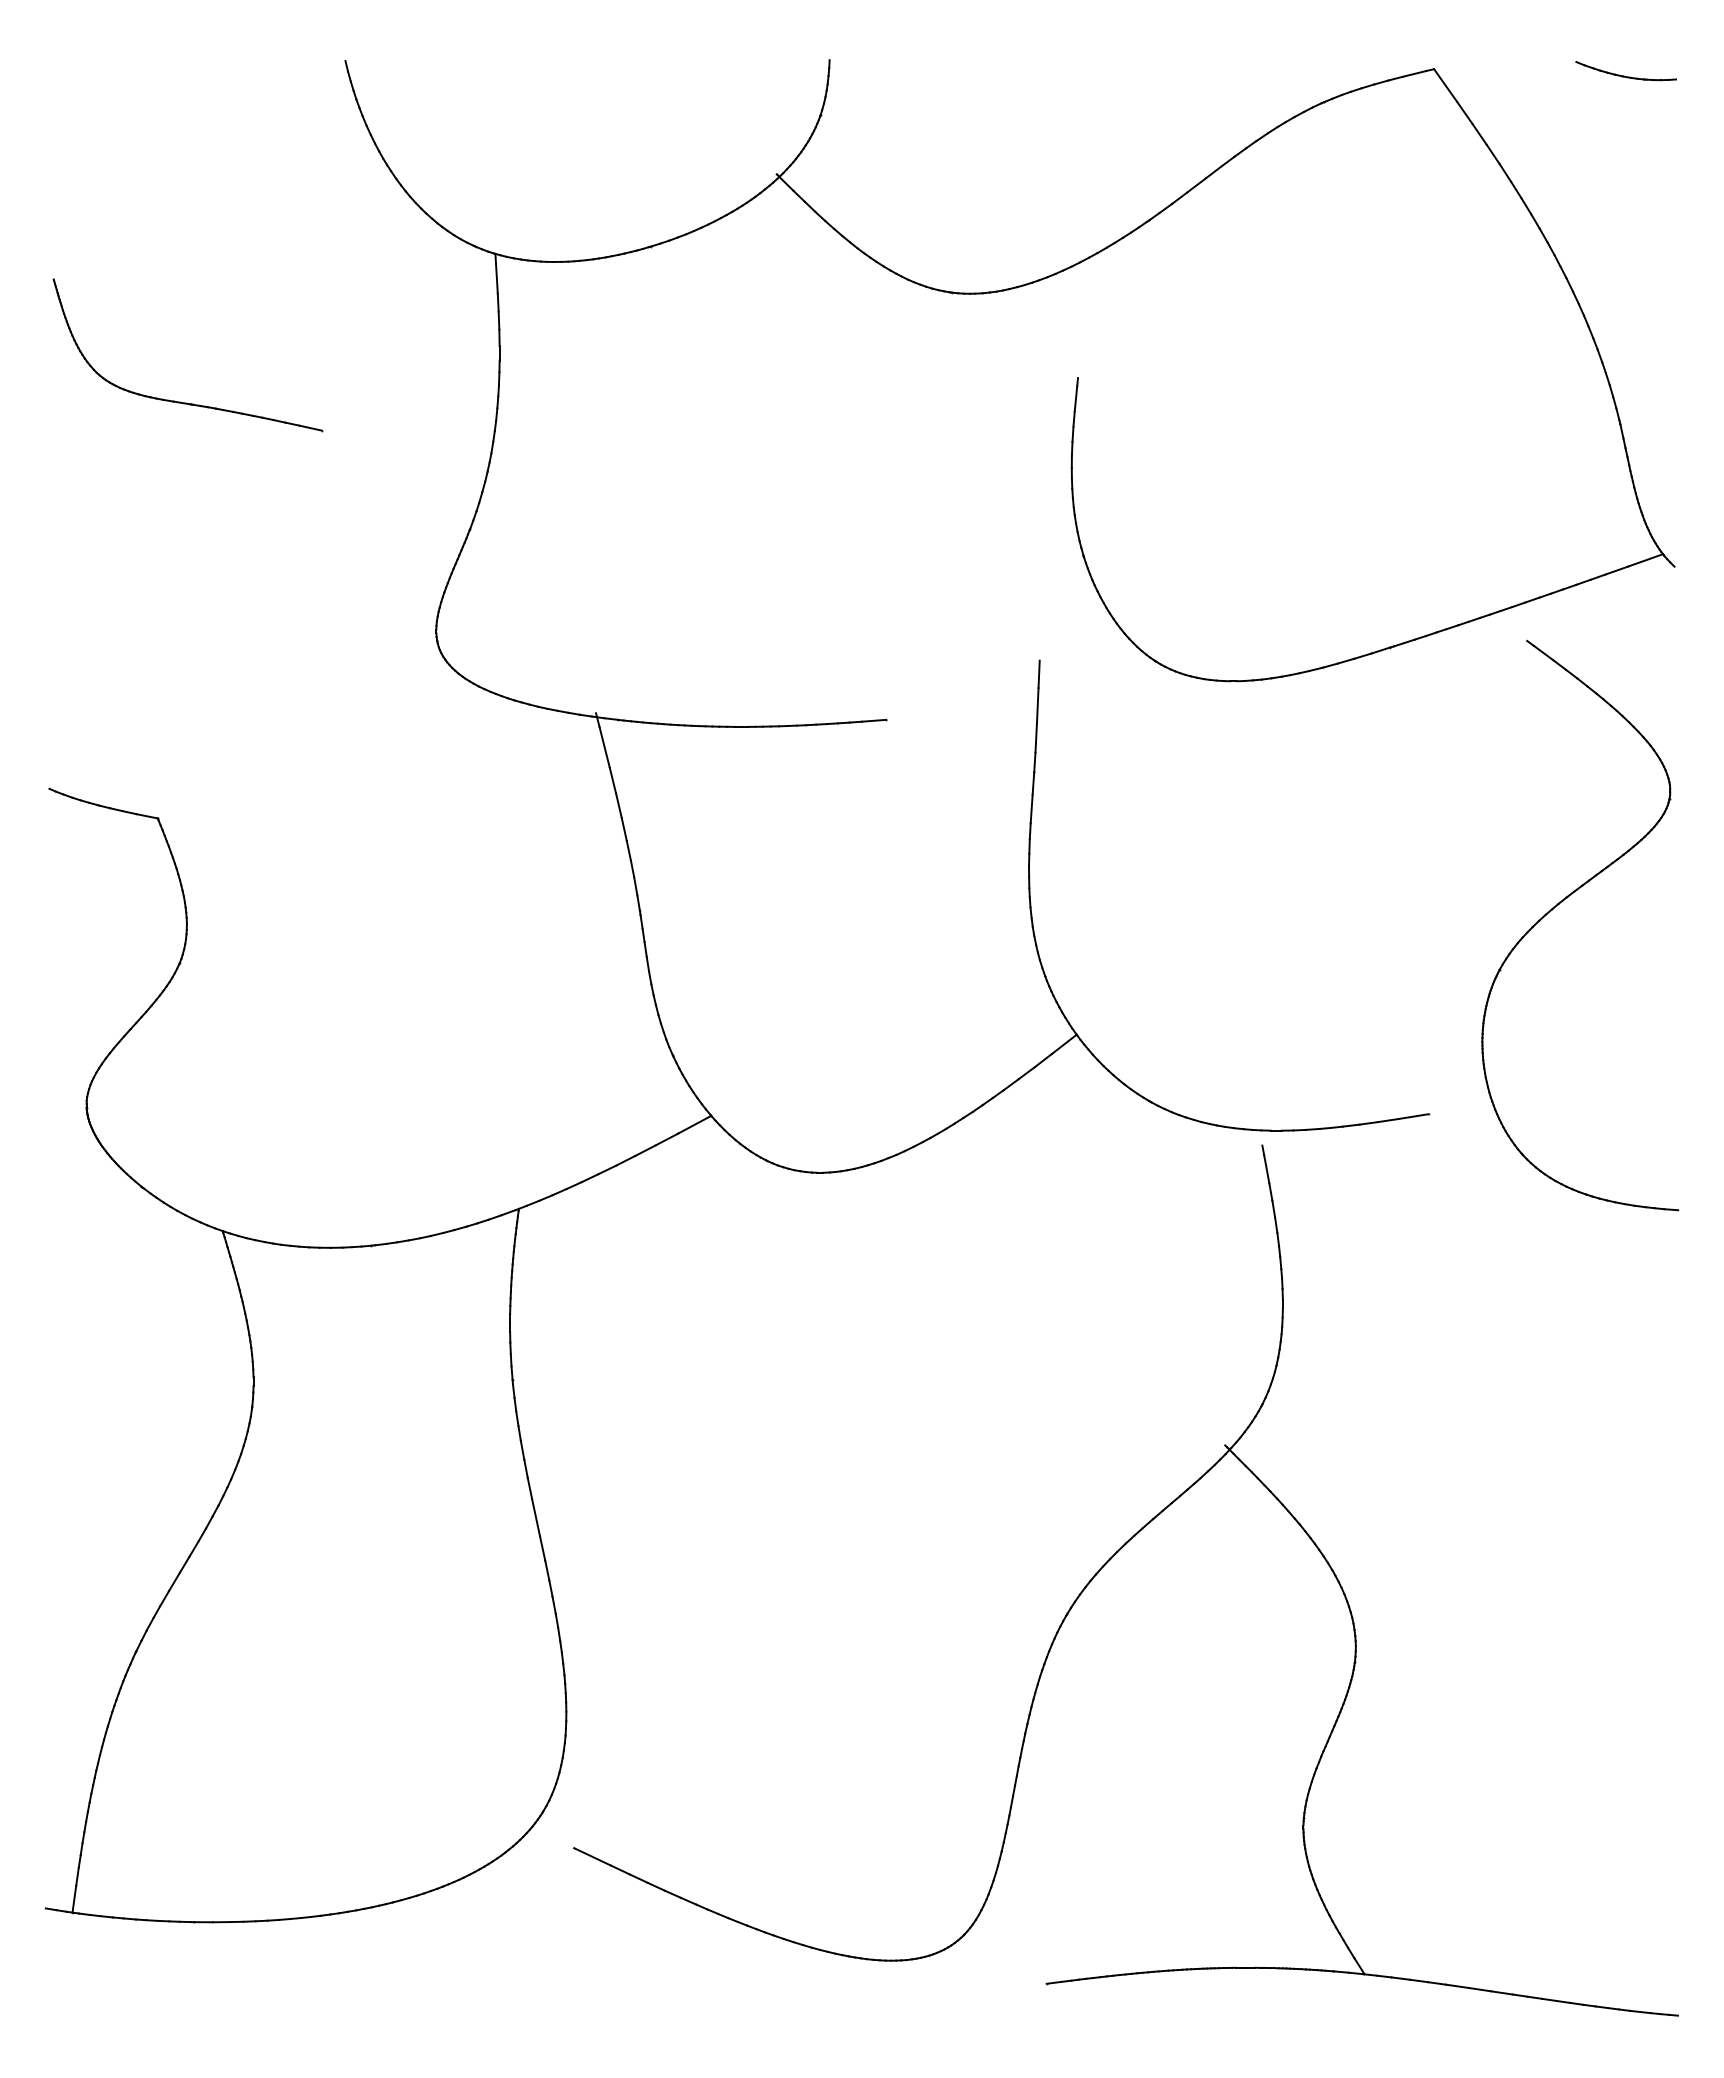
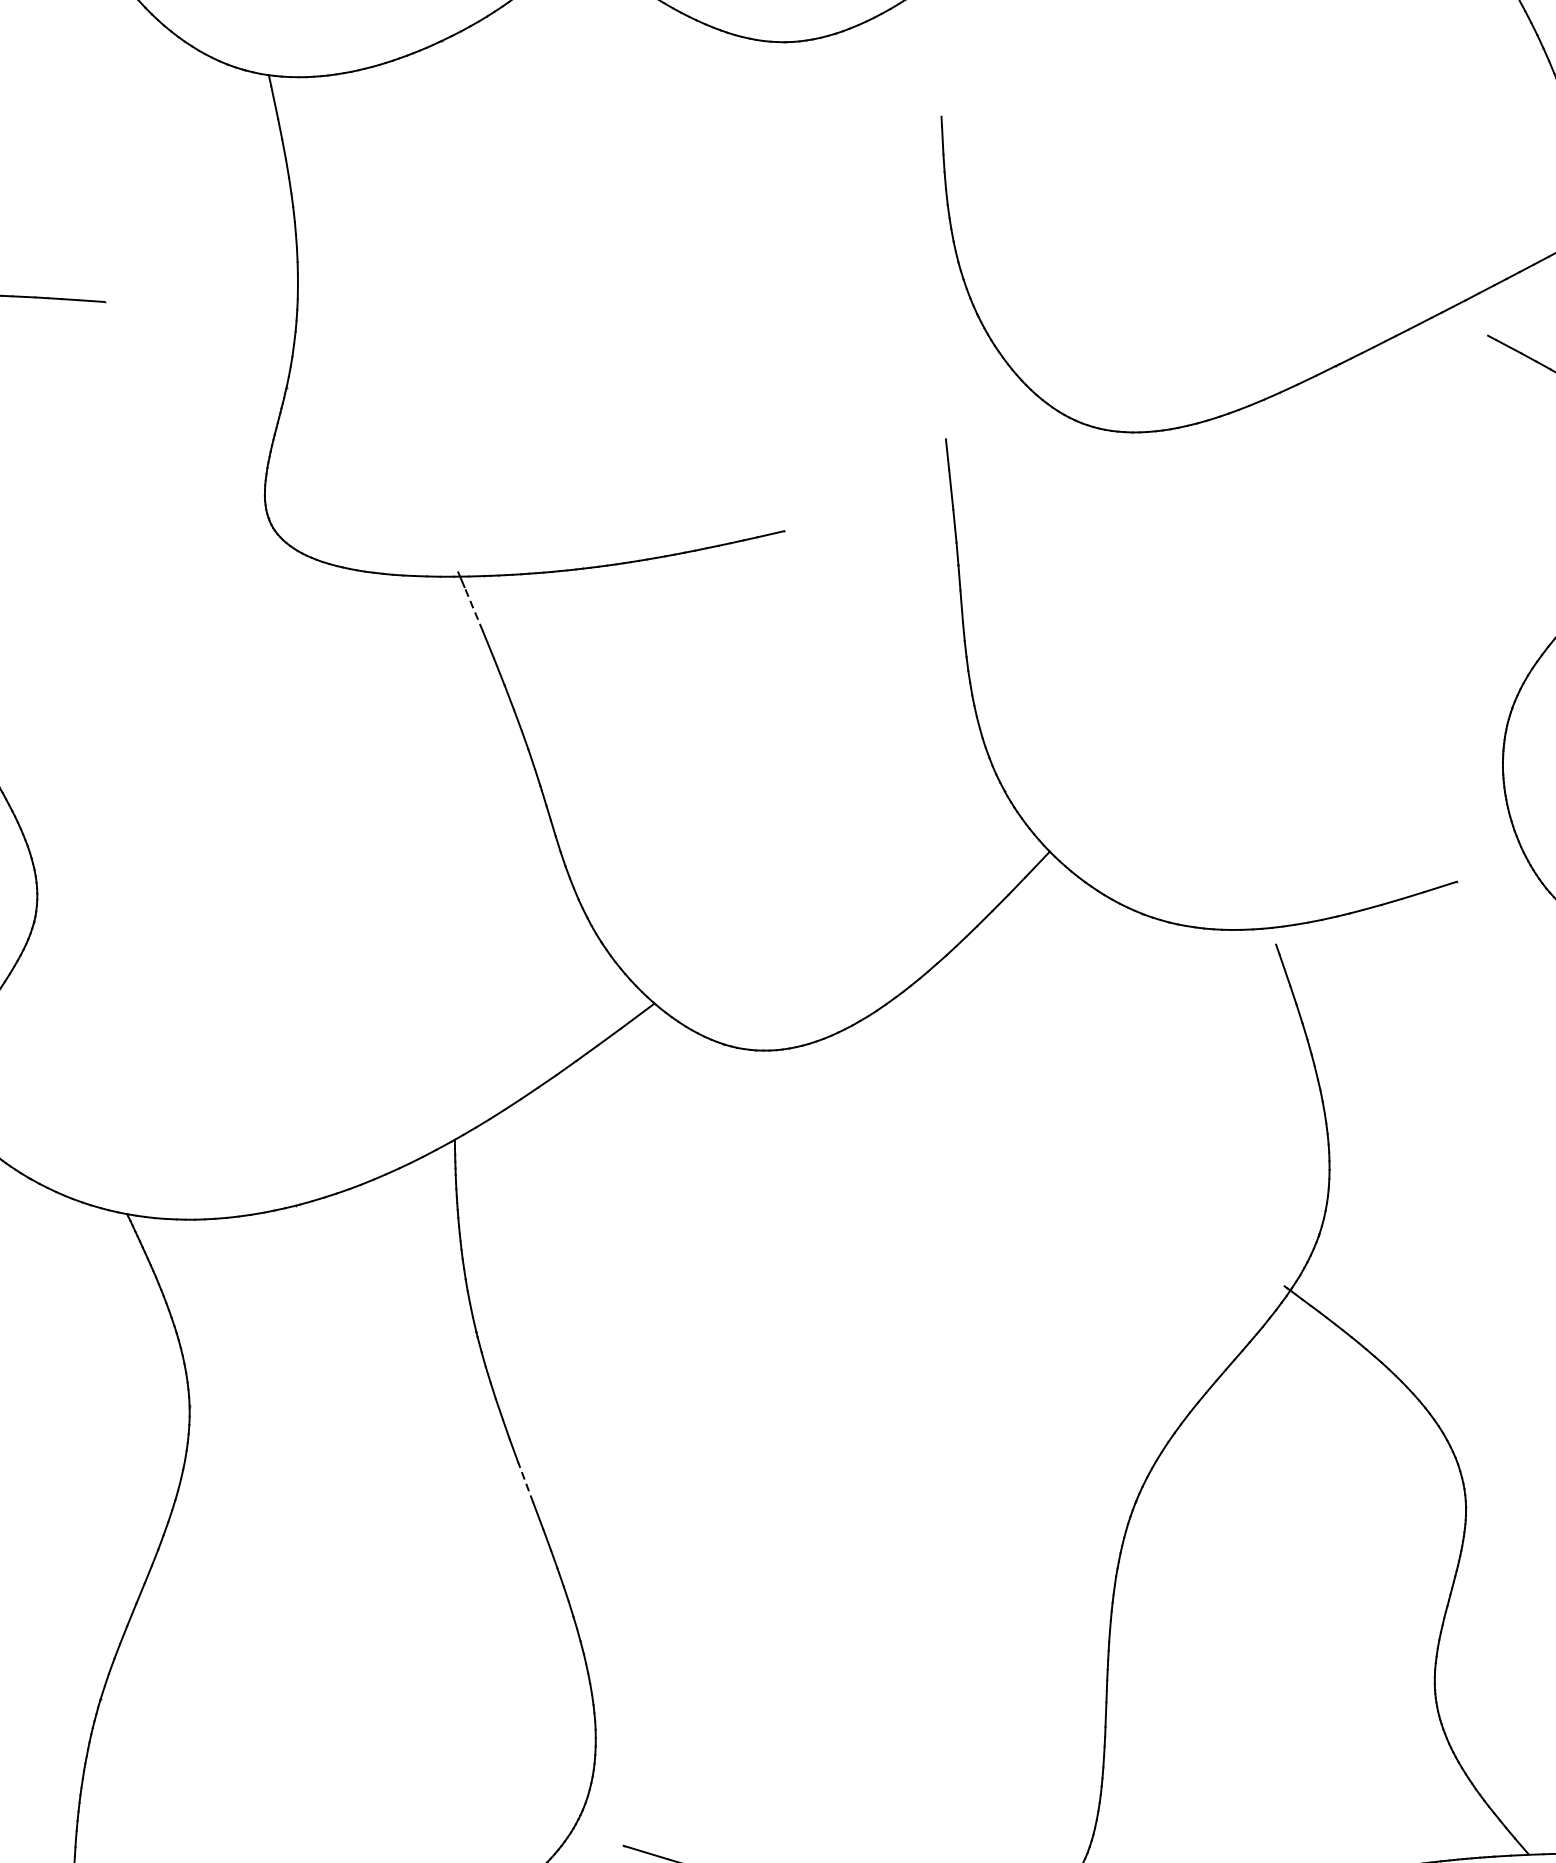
line: (604, 746) -> (473, 608), solid -> dashed
line: (535, 1517) -> (525, 1482), solid -> dashed

